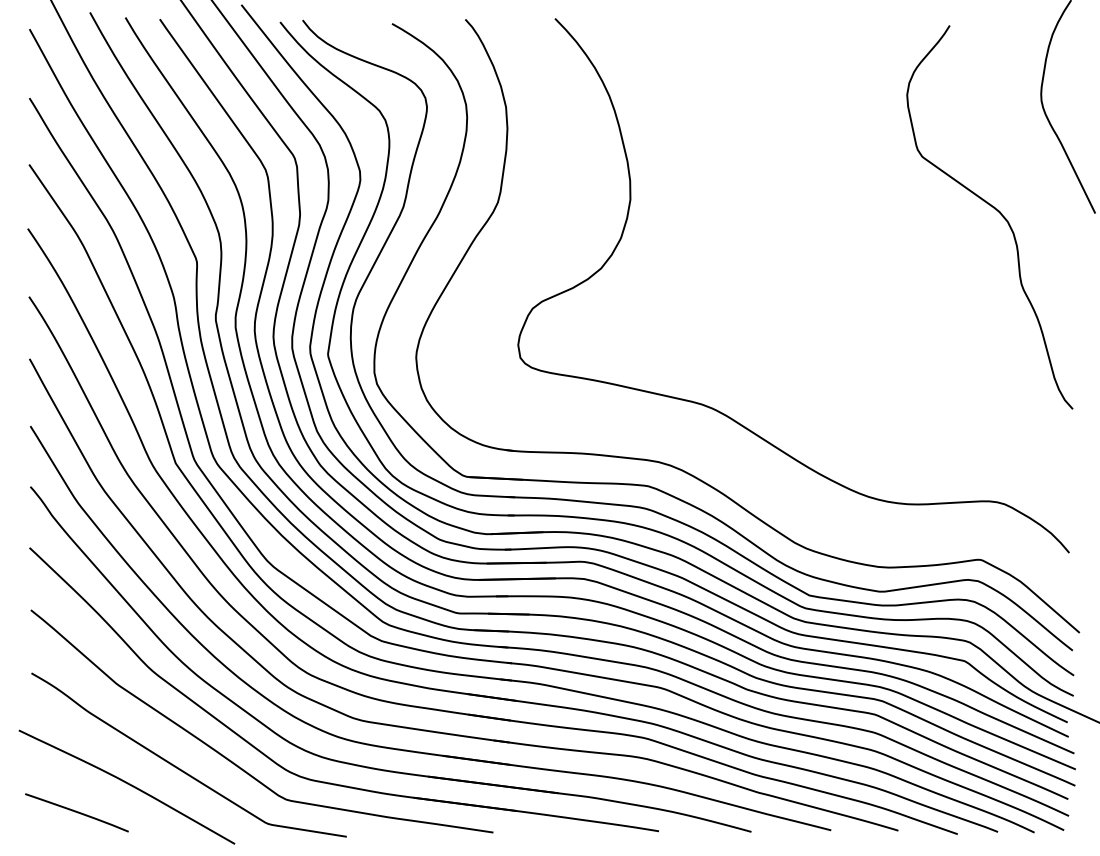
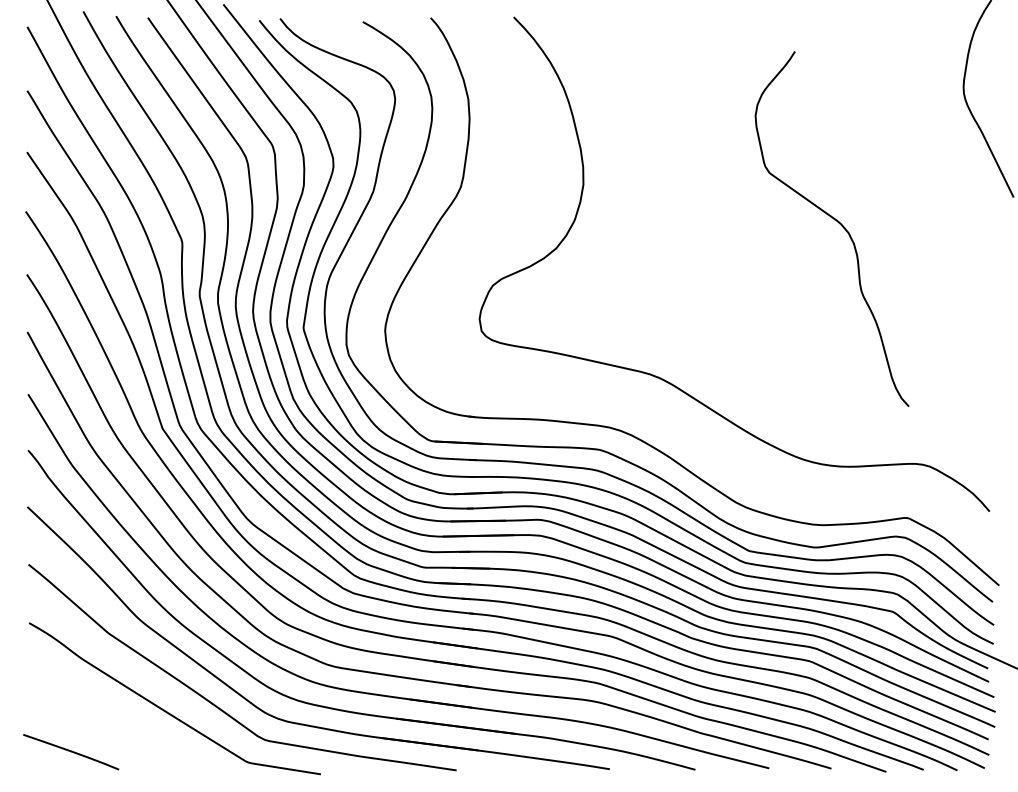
curve: (995, 210) -> (837, 222), moved
curve: (128, 785) -> (118, 726), removed

